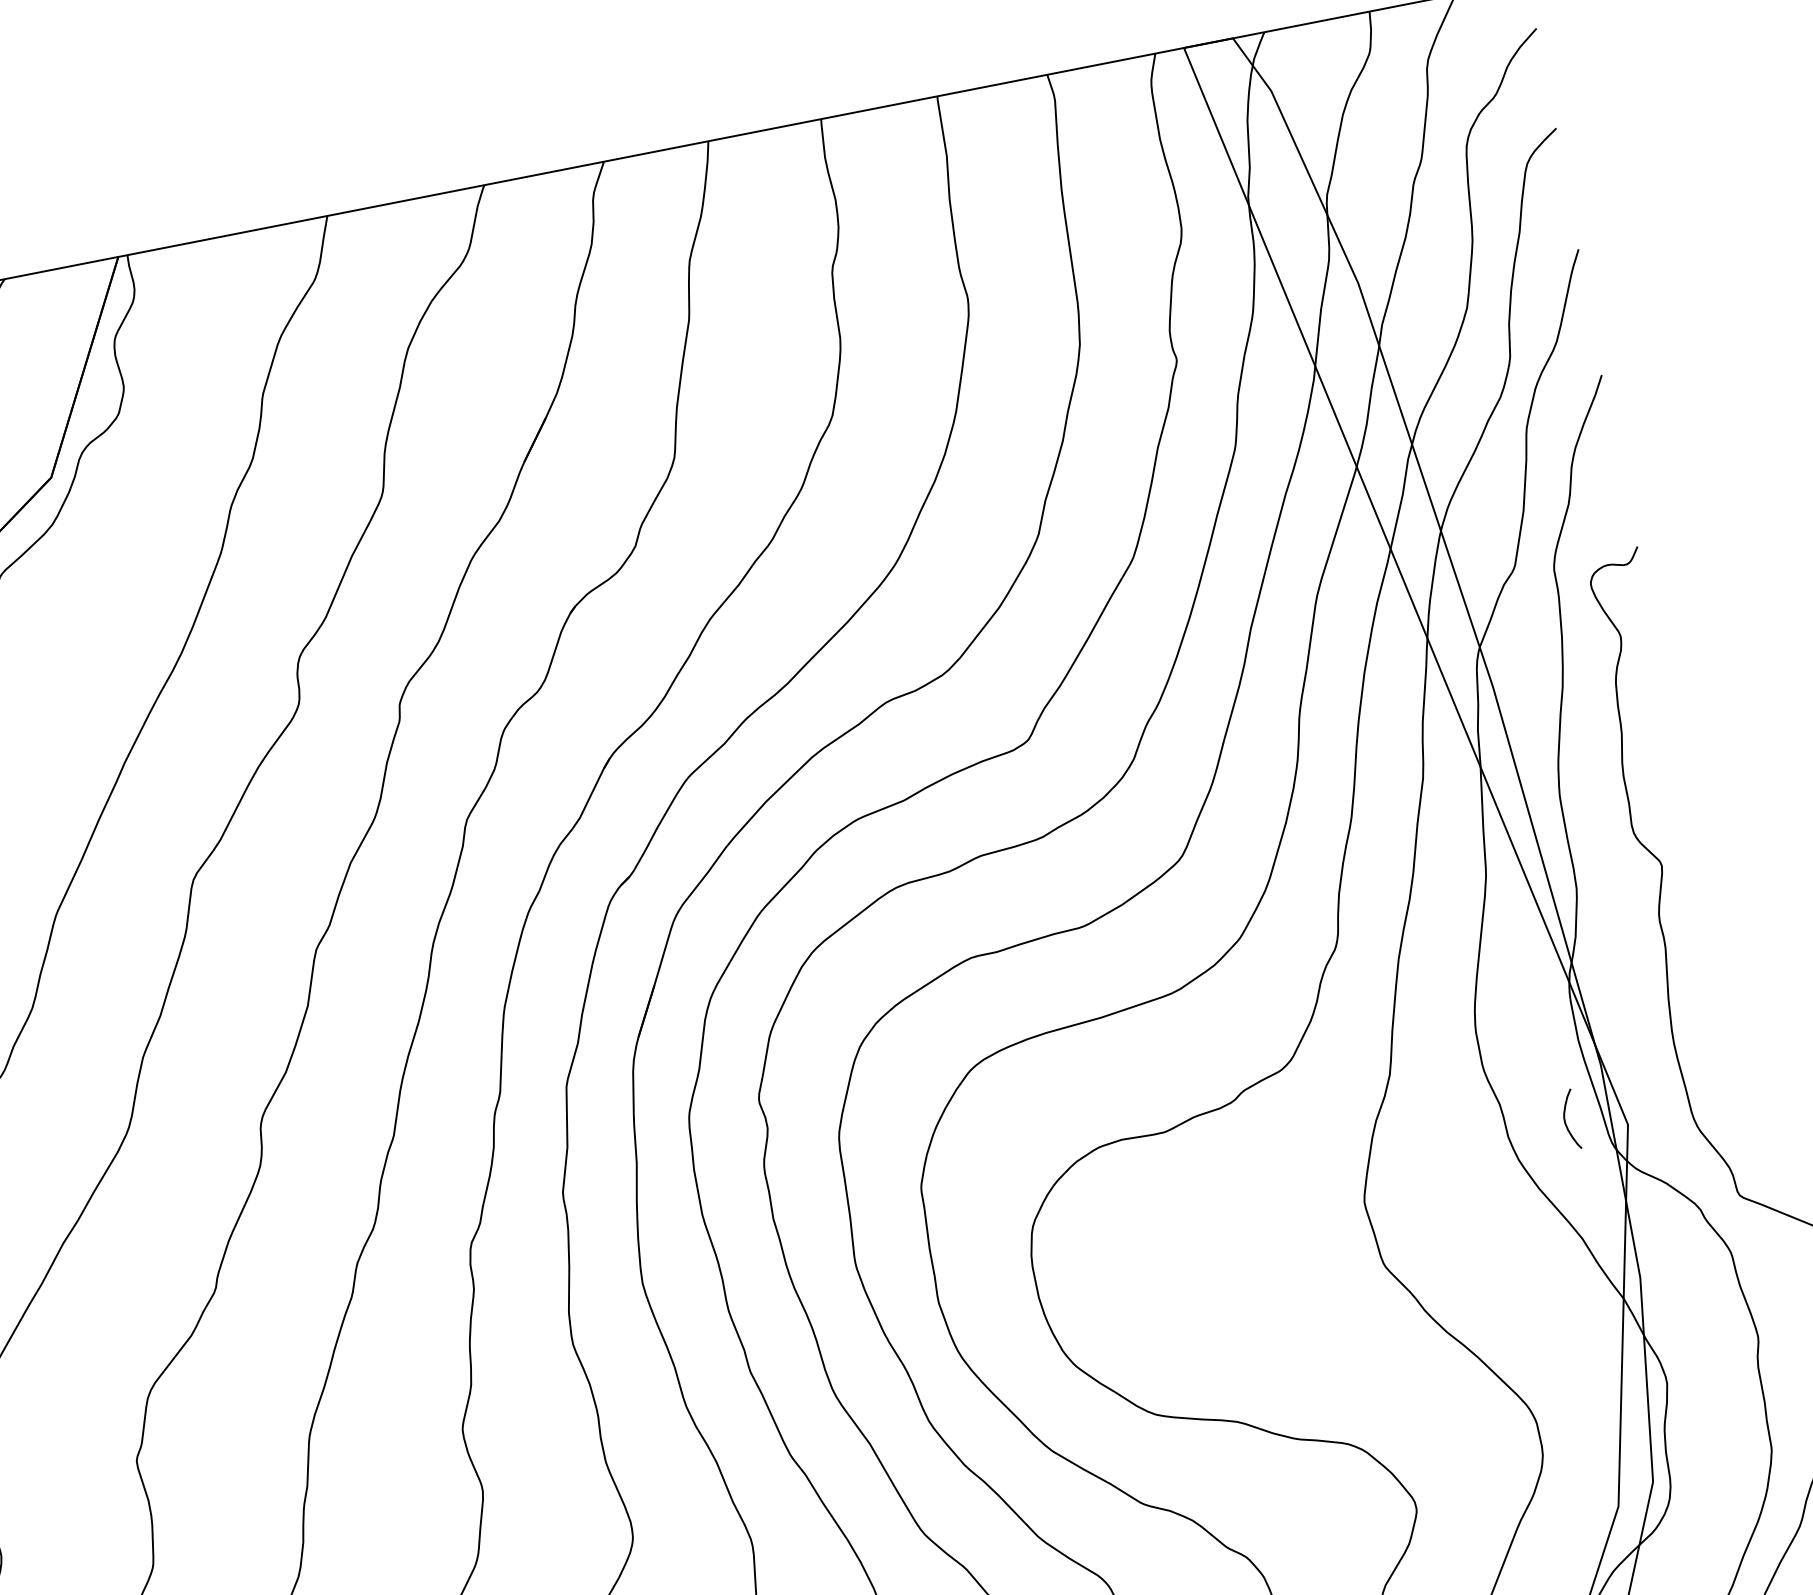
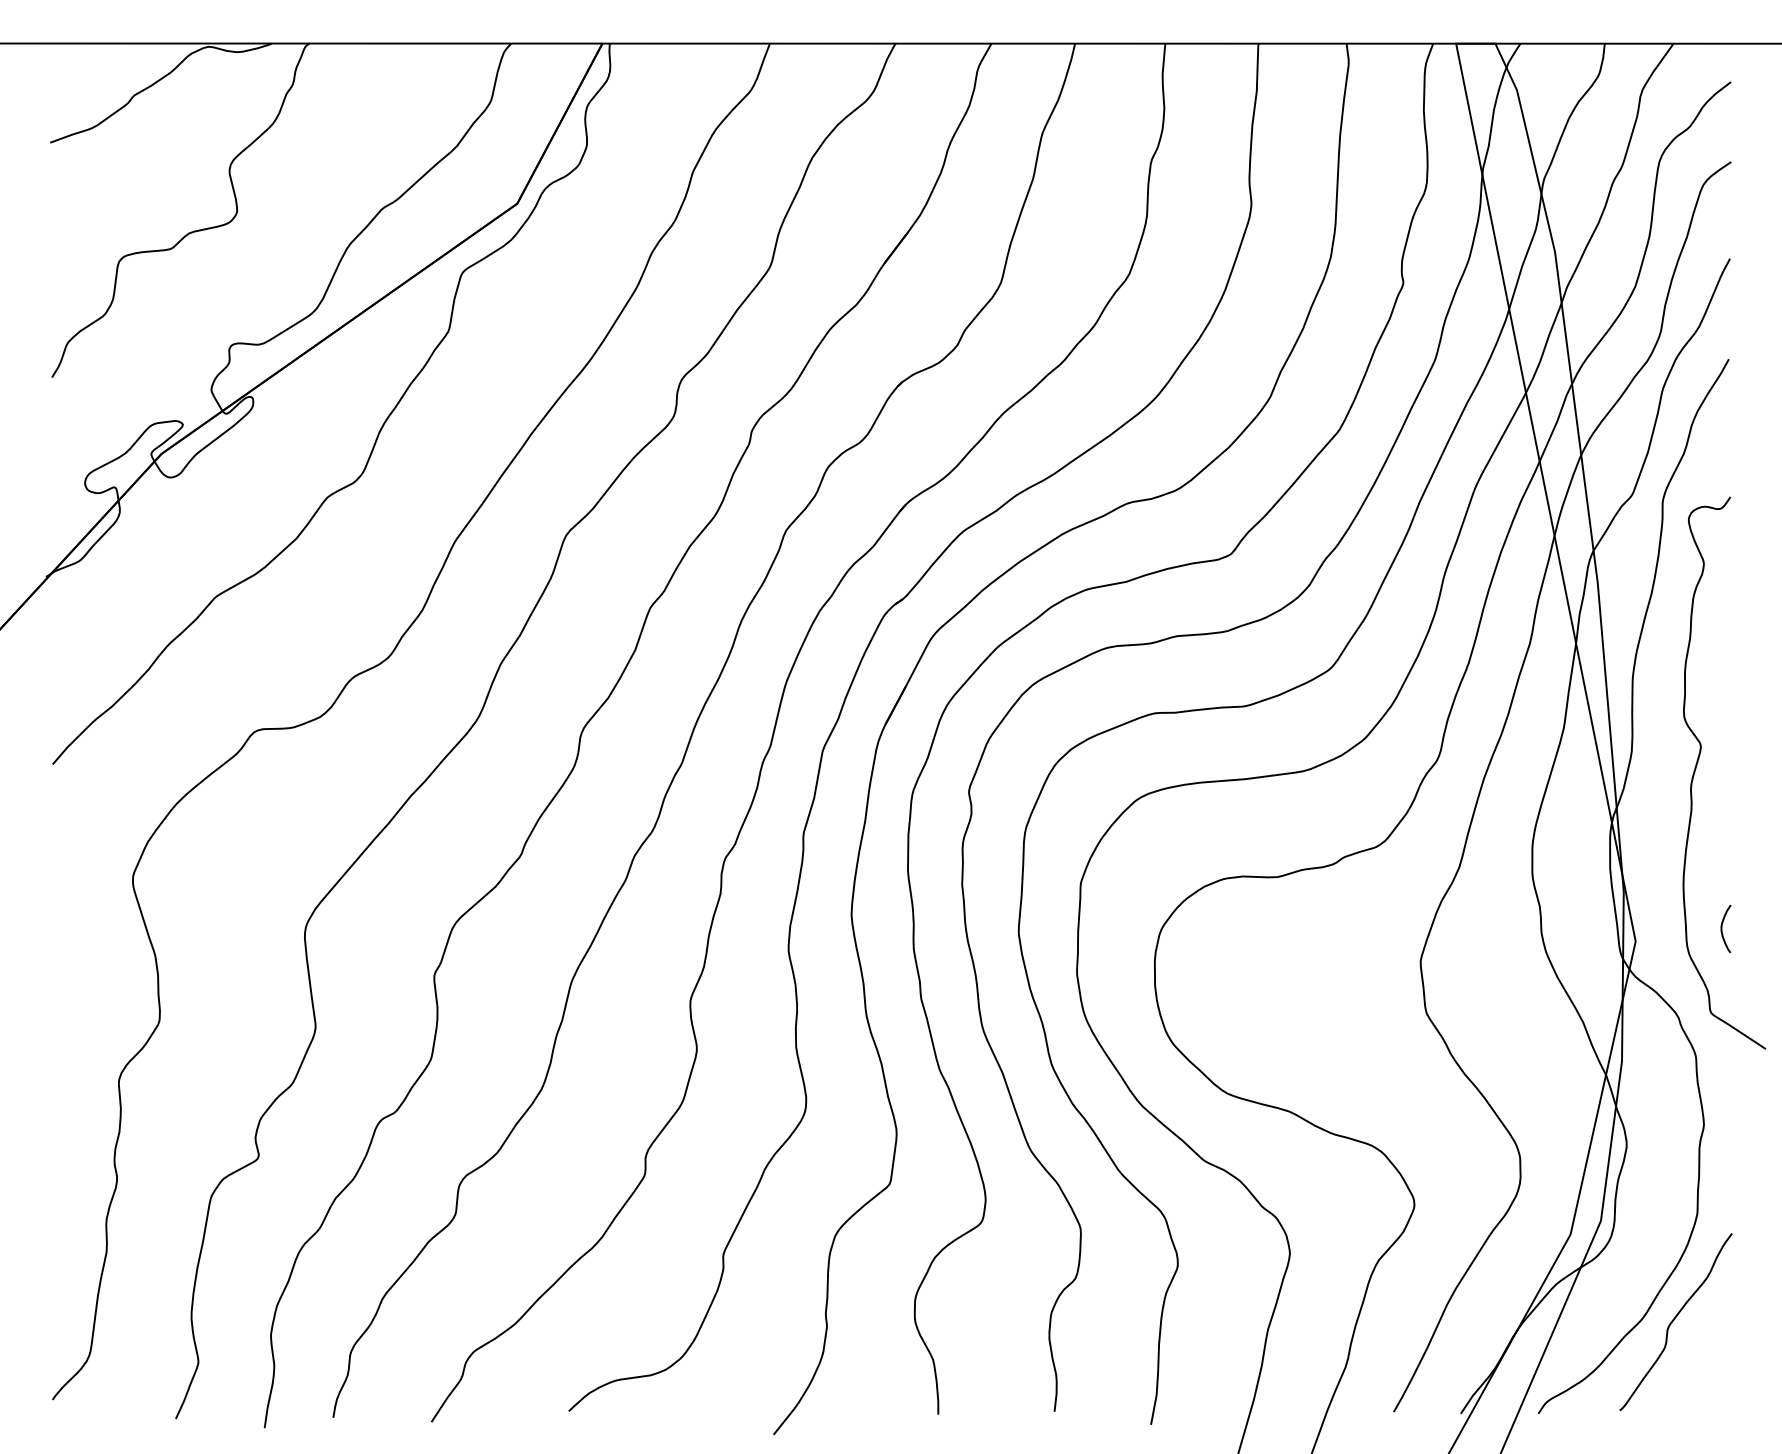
curve: (1565, 1120) -> (1722, 928), moved

